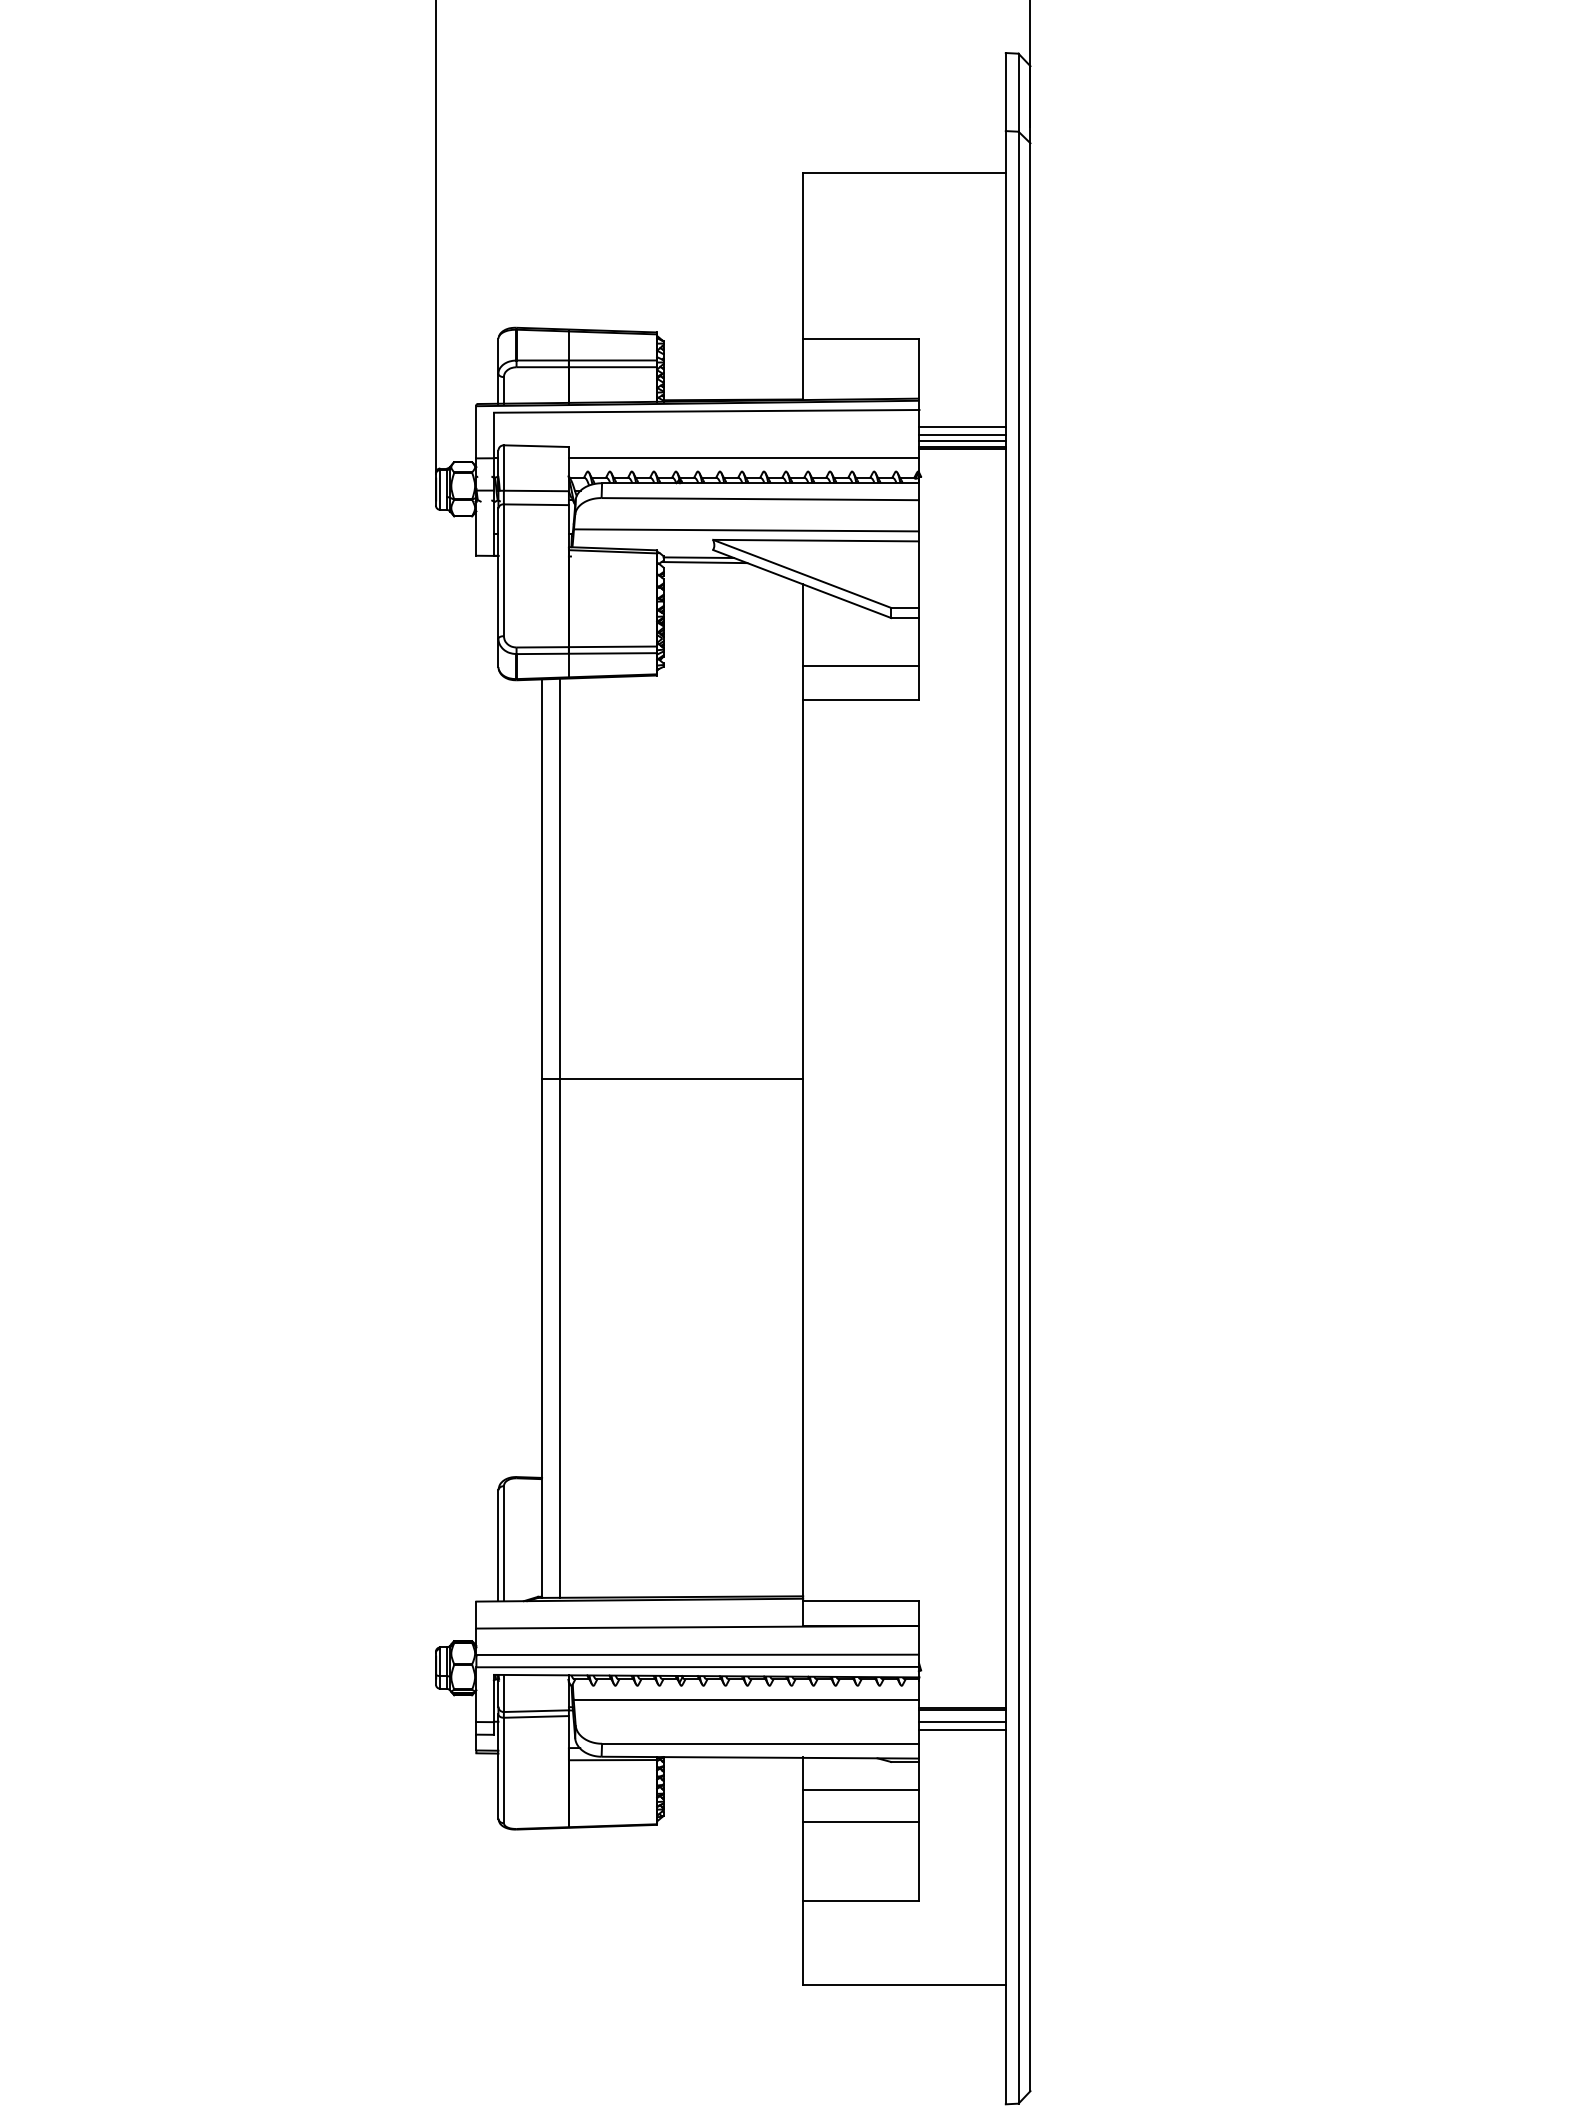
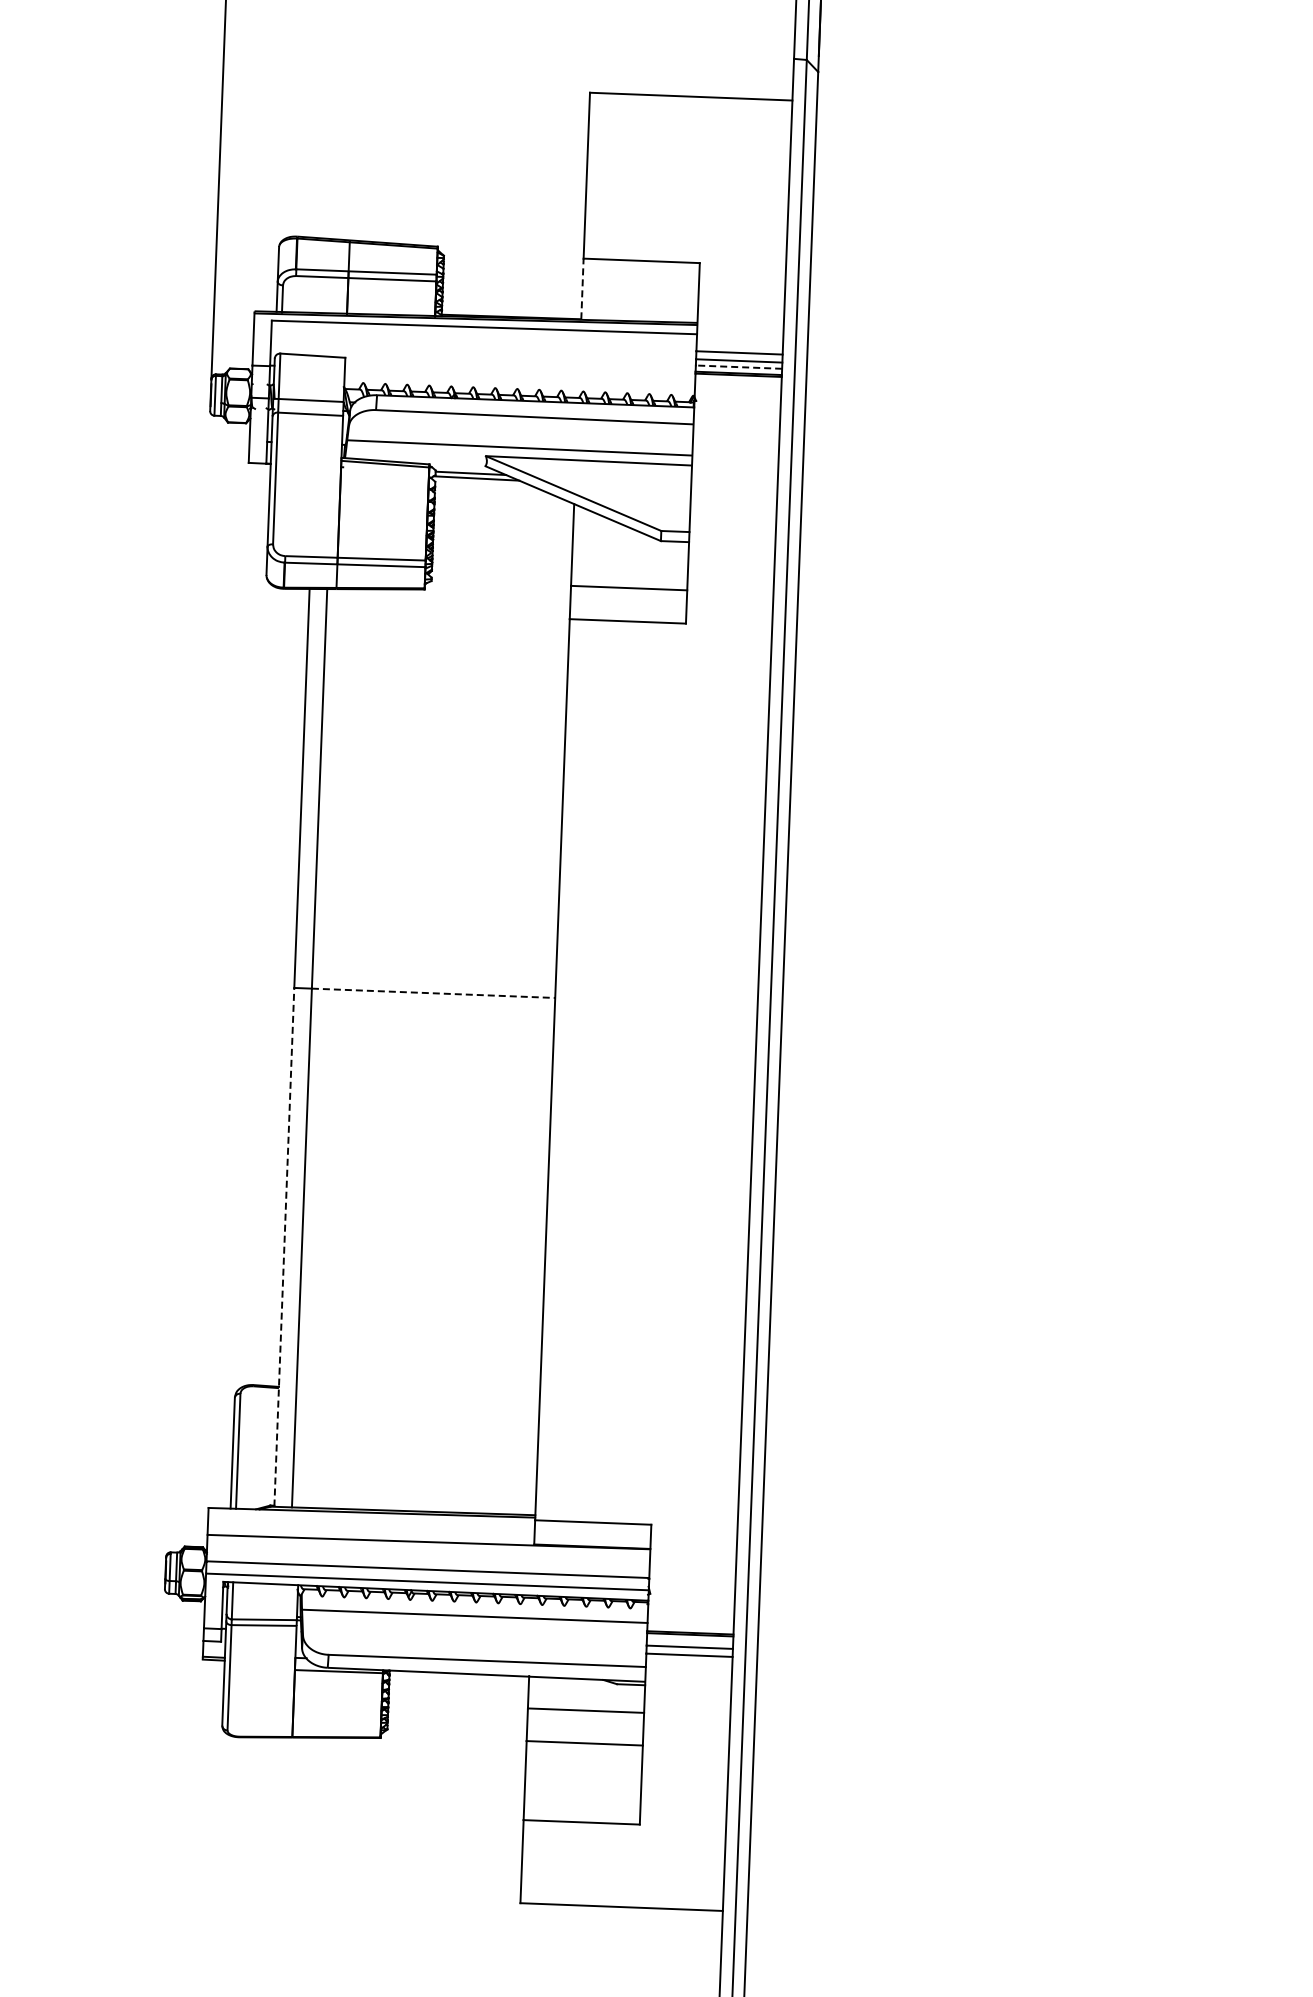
line: (803, 368) -> (582, 288), solid -> dashed
line: (962, 441) -> (738, 367), solid -> dashed
line: (743, 457) -> (519, 374), removed
line: (681, 1078) -> (433, 993), solid -> dashed
line: (542, 1337) -> (284, 1246), solid -> dashed

